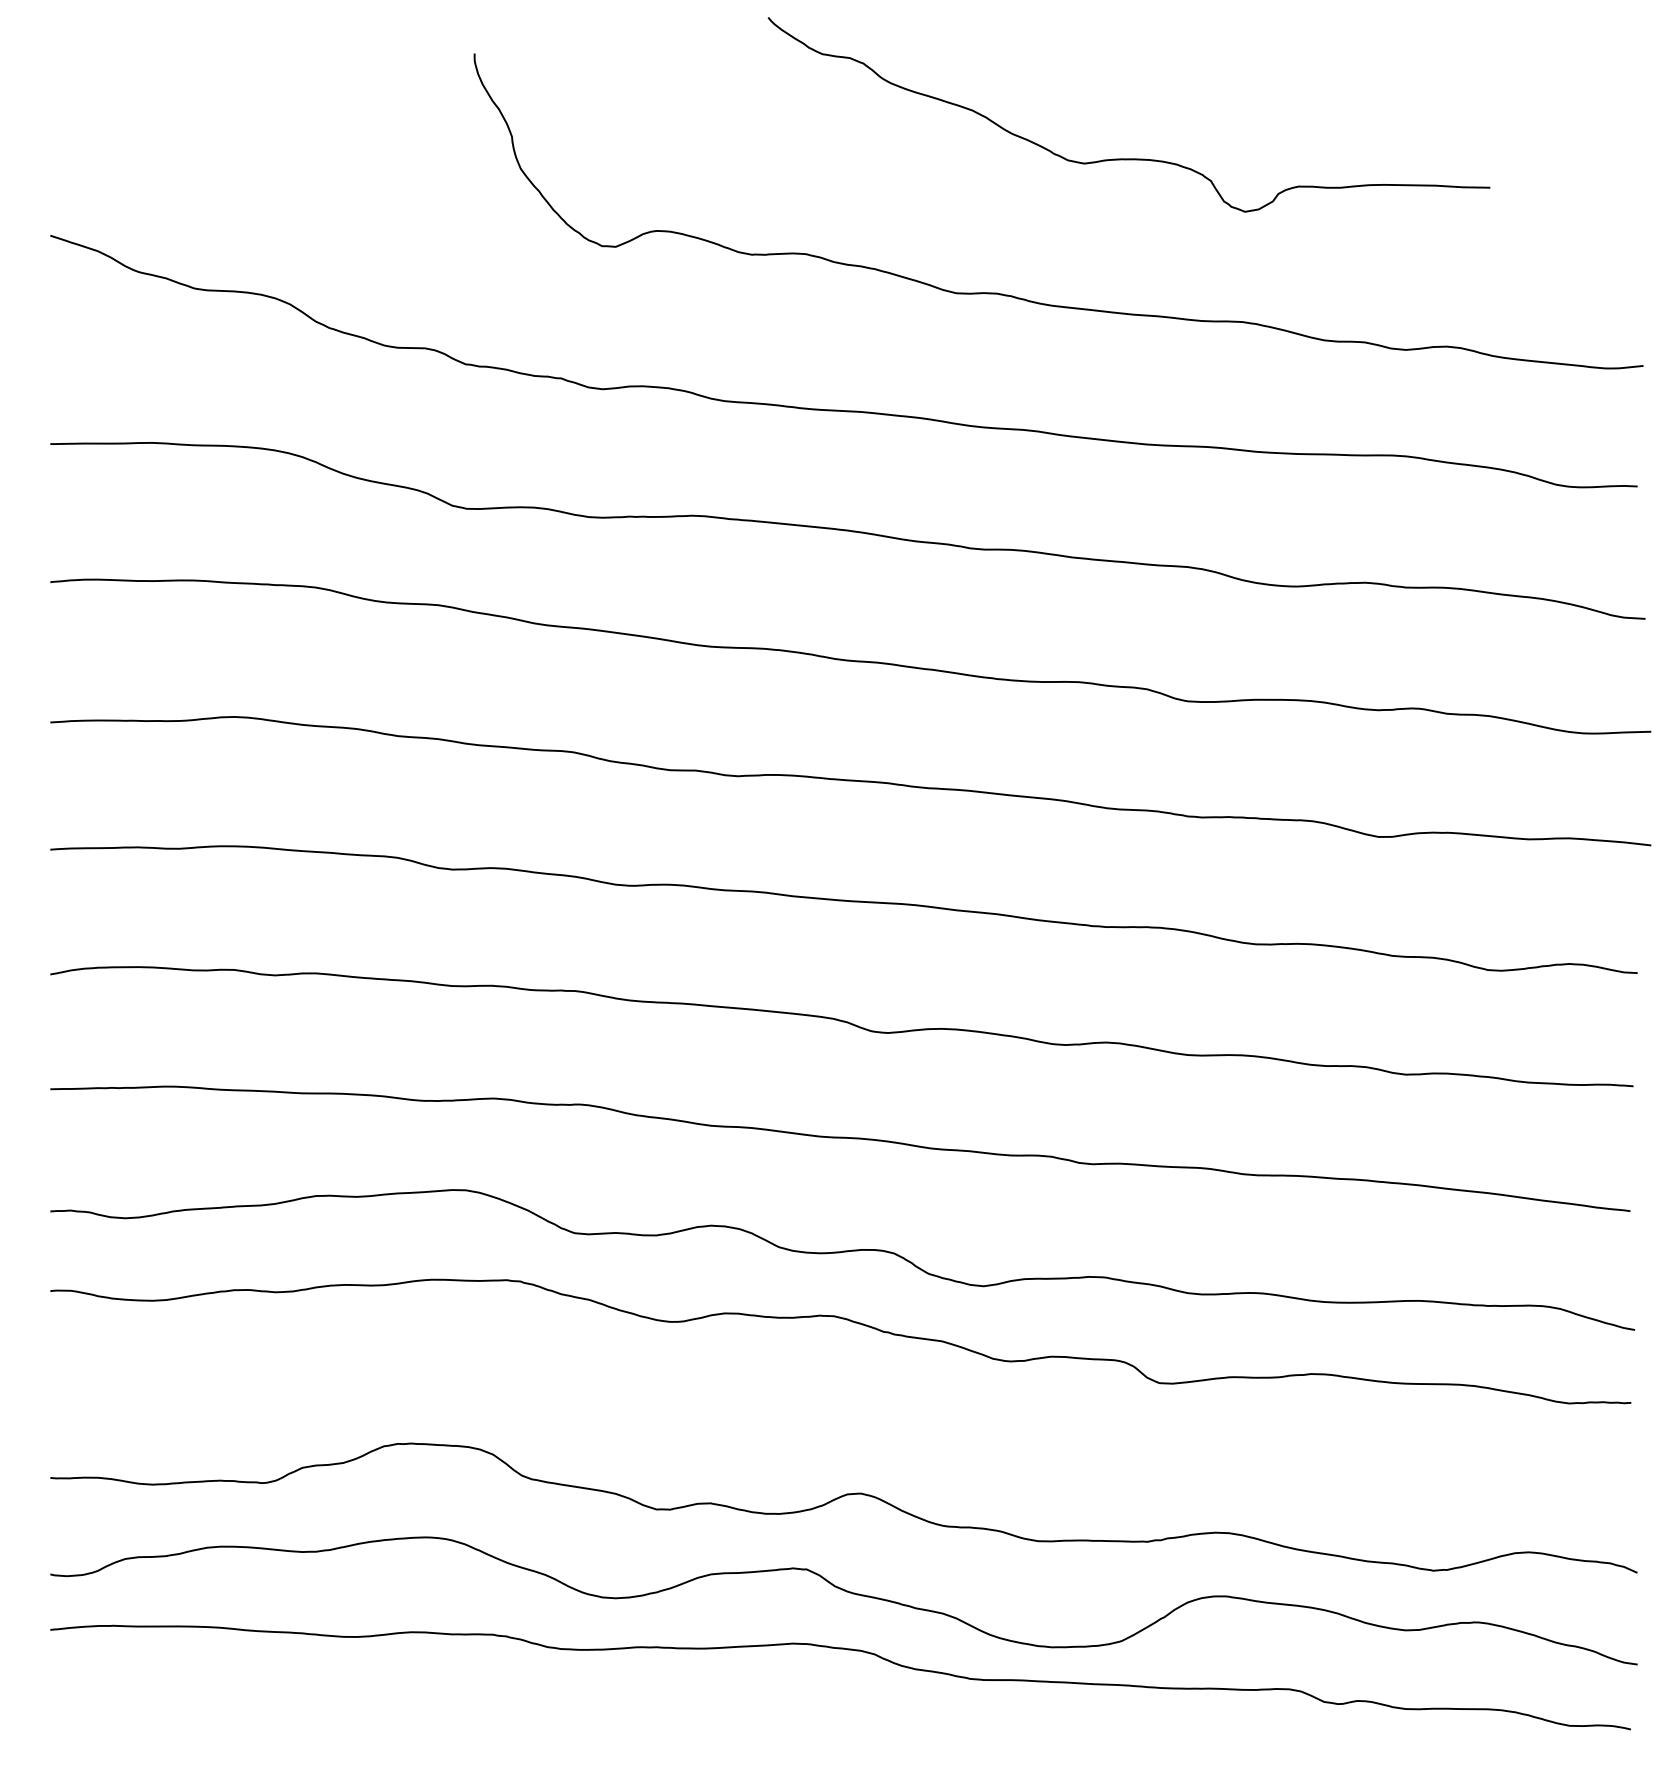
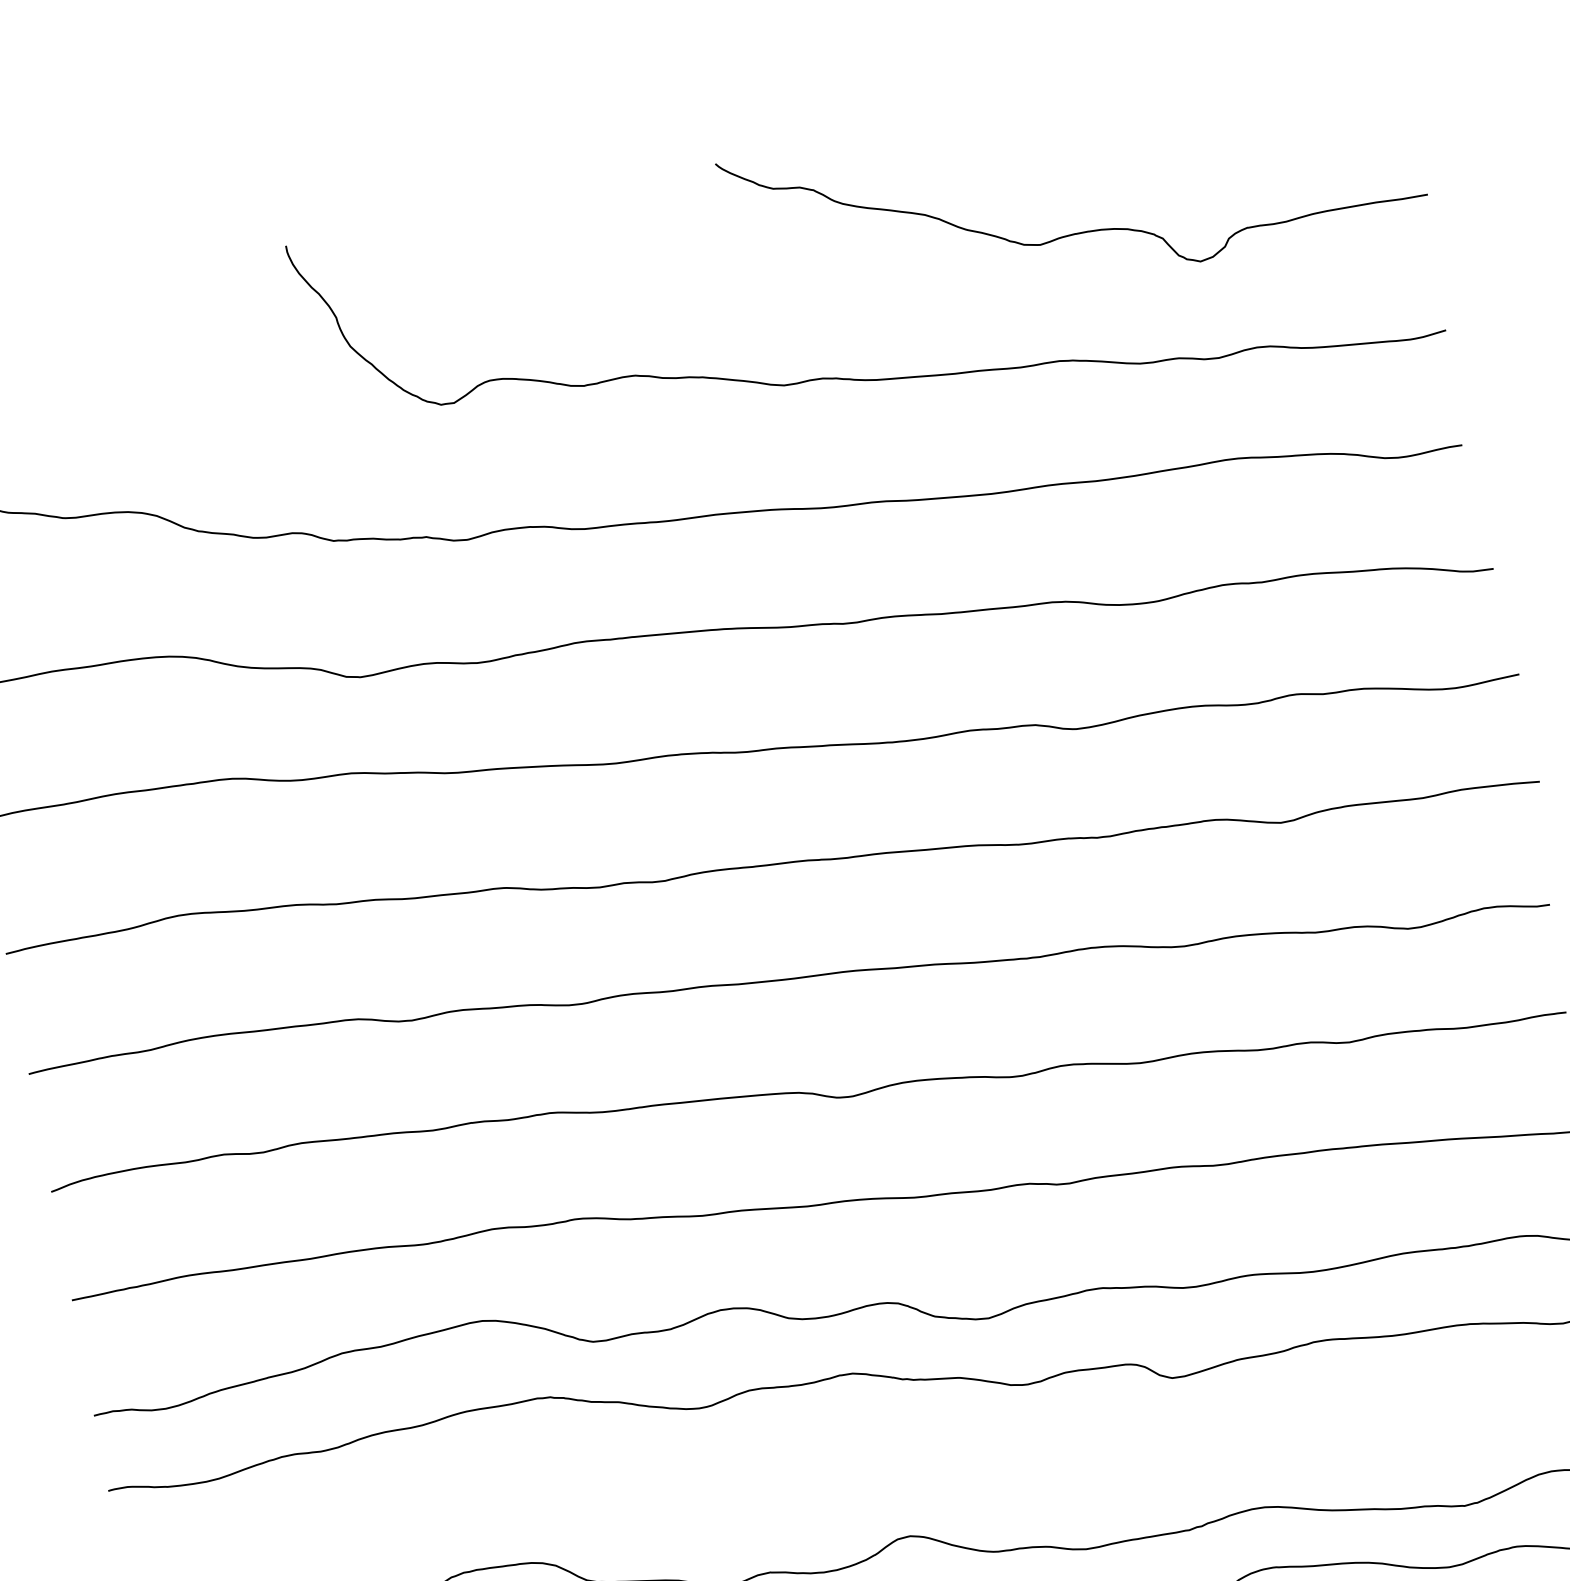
curve: (1128, 158) -> (1080, 232), moved

